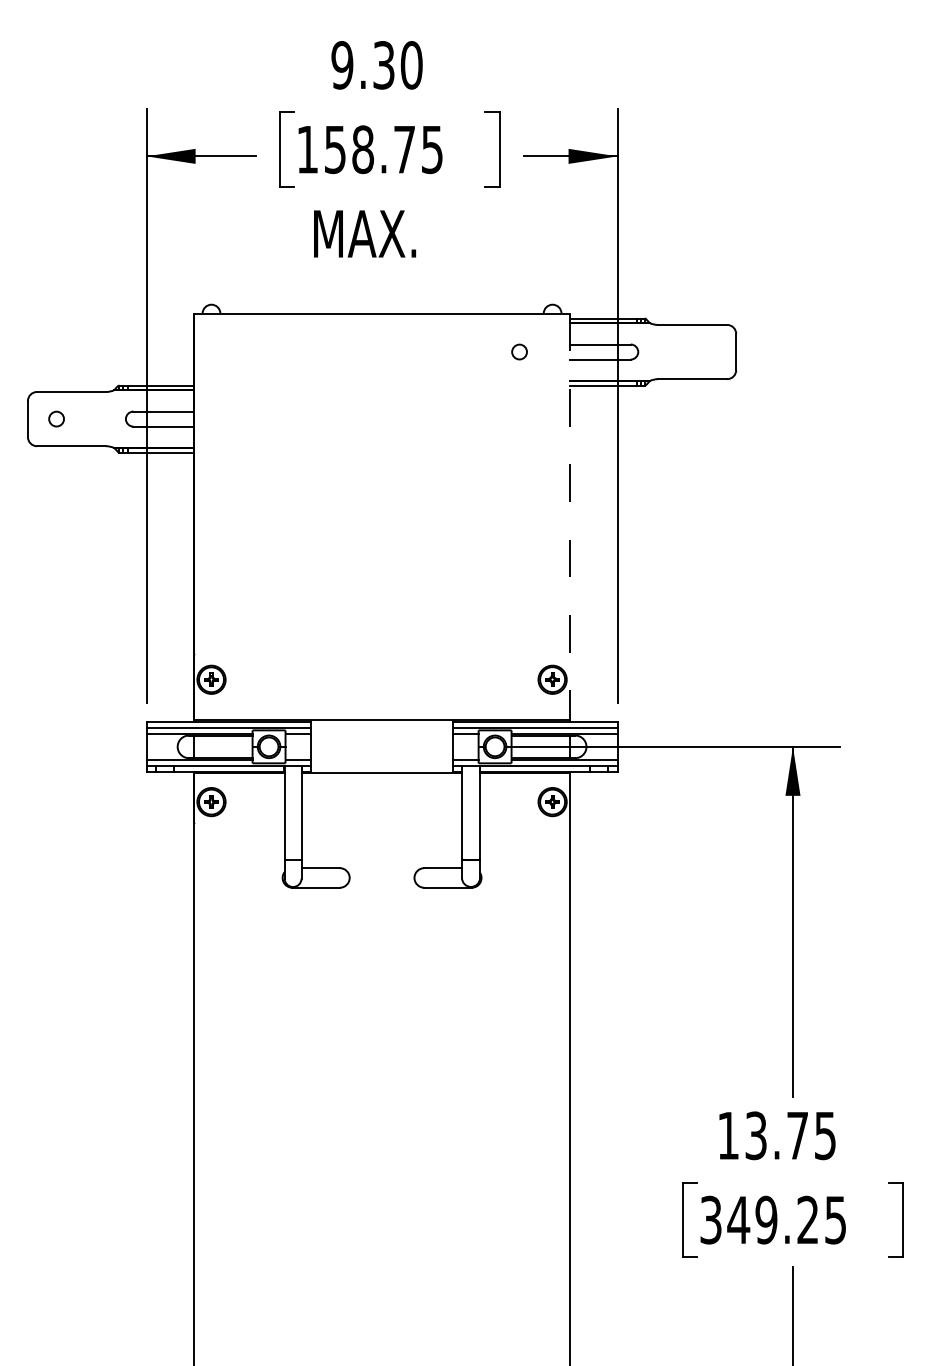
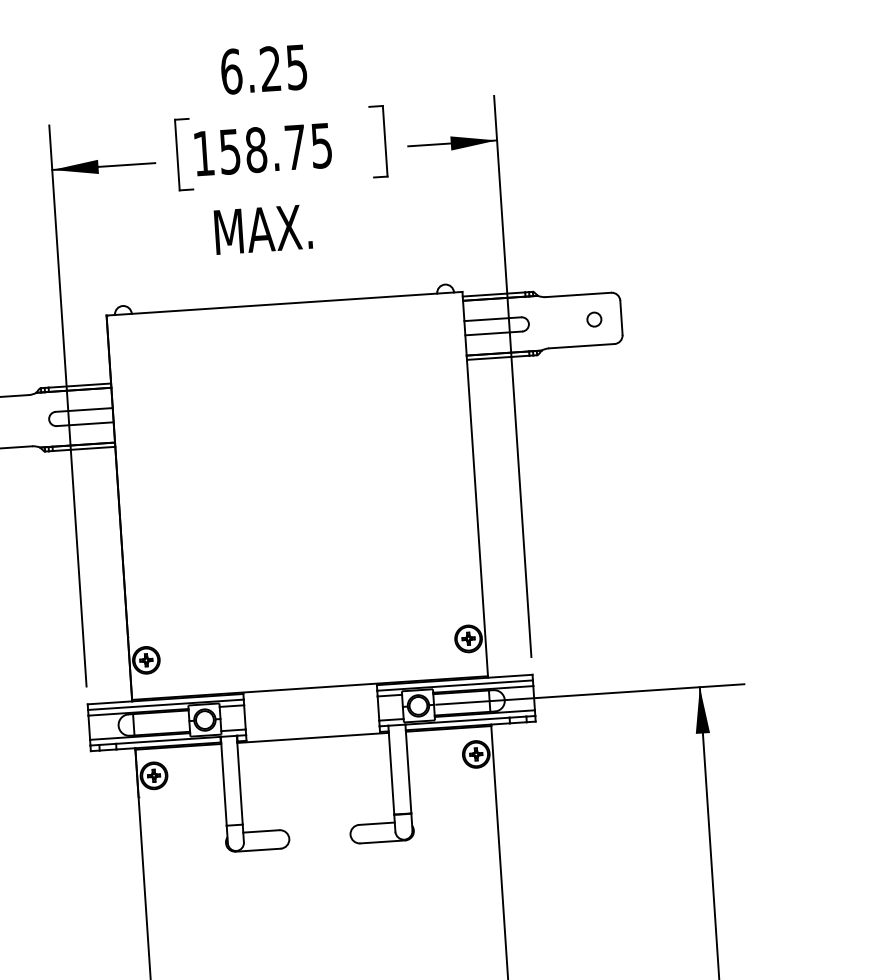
text: (376, 65) -> (263, 69), 9.30 -> 6.25
circle: (519, 351) -> (594, 319), moved
line: (570, 517) -> (475, 484), dashed -> solid

